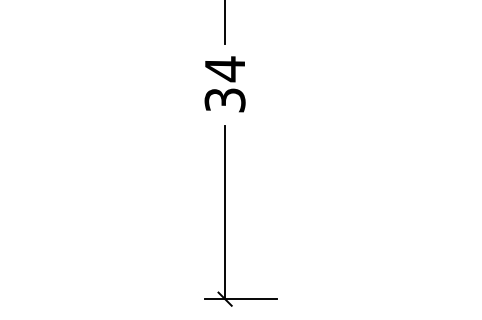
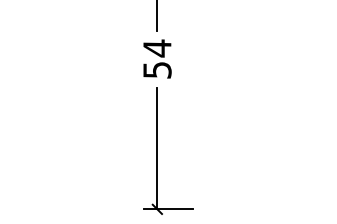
text: (225, 99) -> (157, 69), 34 -> 54

